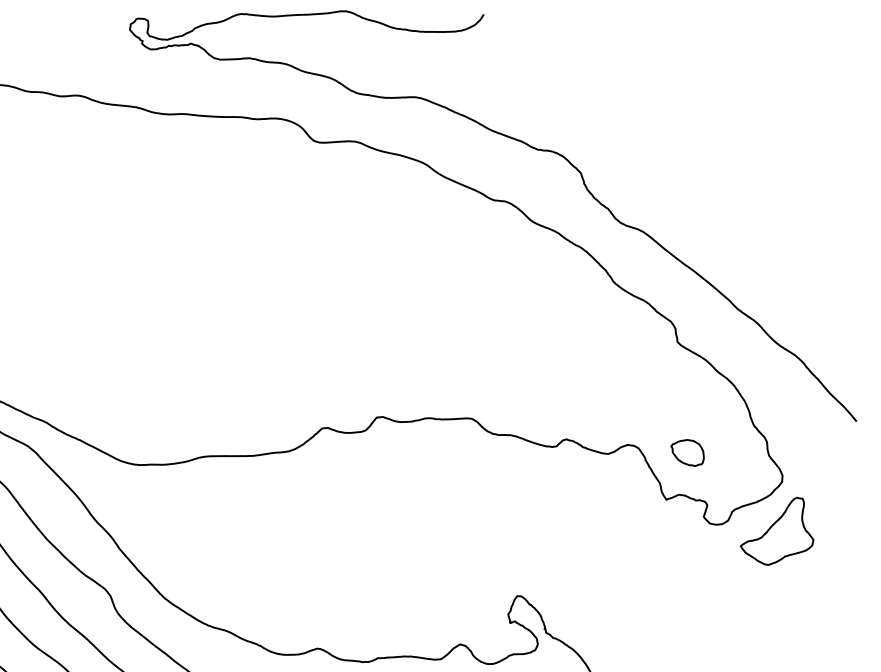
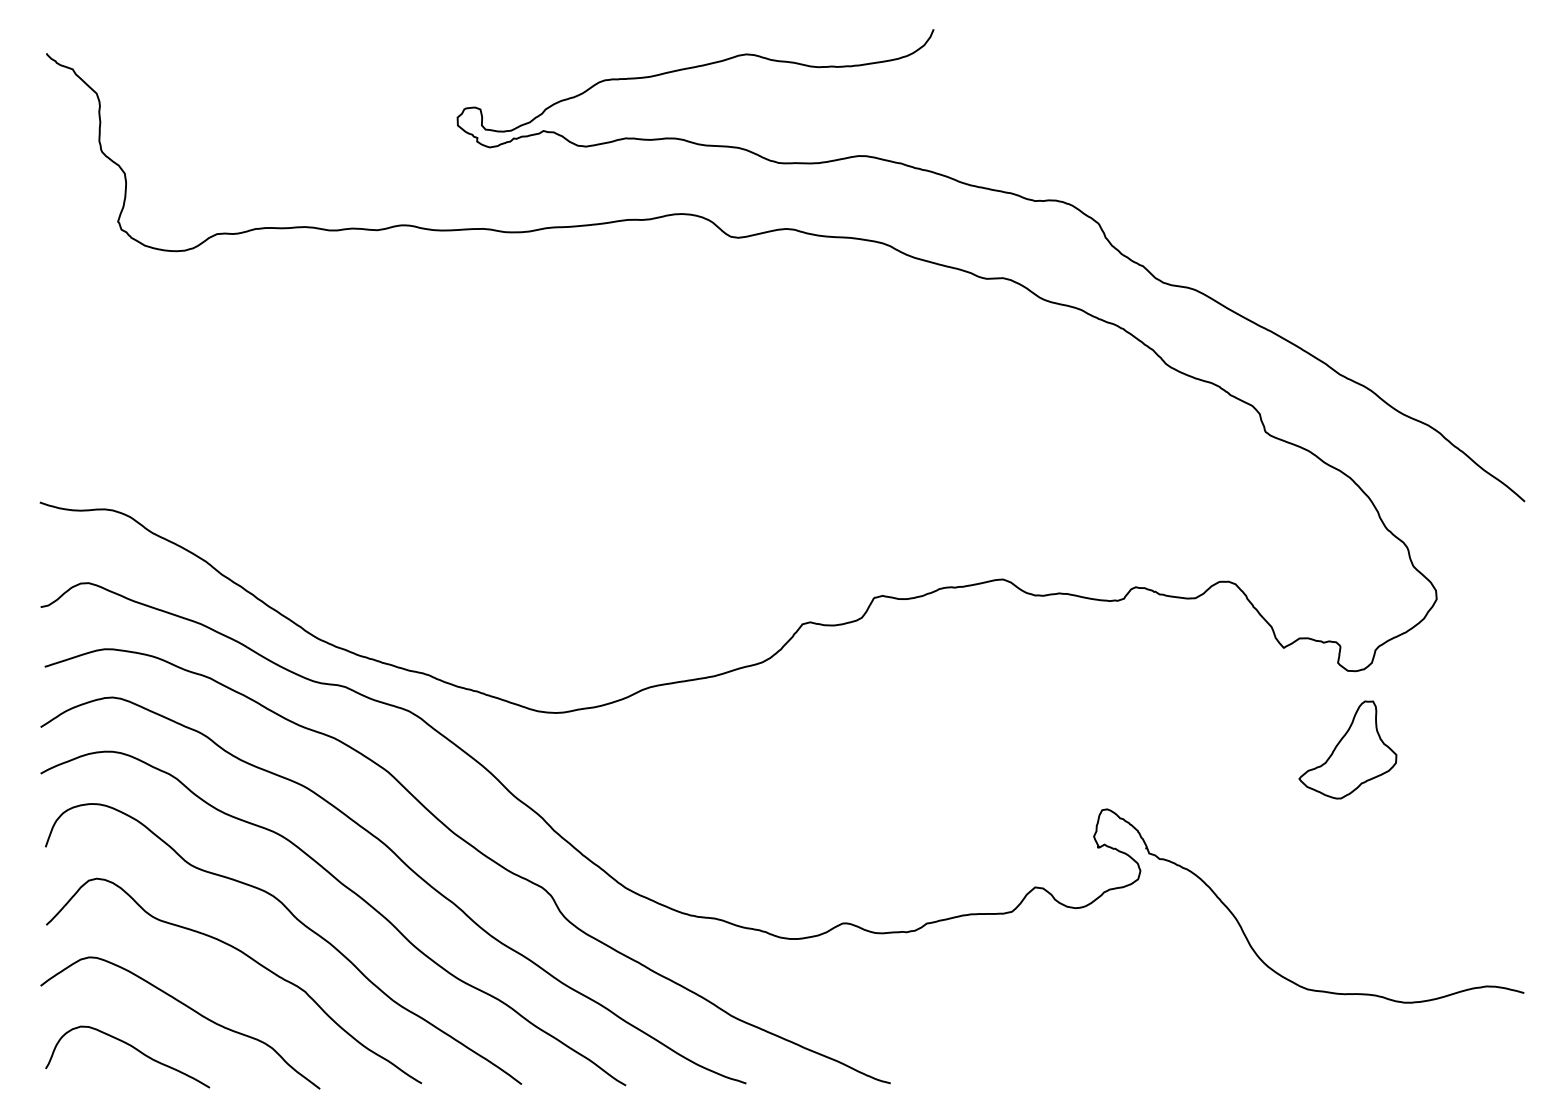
part: (687, 452) -> (1302, 579), removed
part: (778, 530) -> (1347, 749), moved

